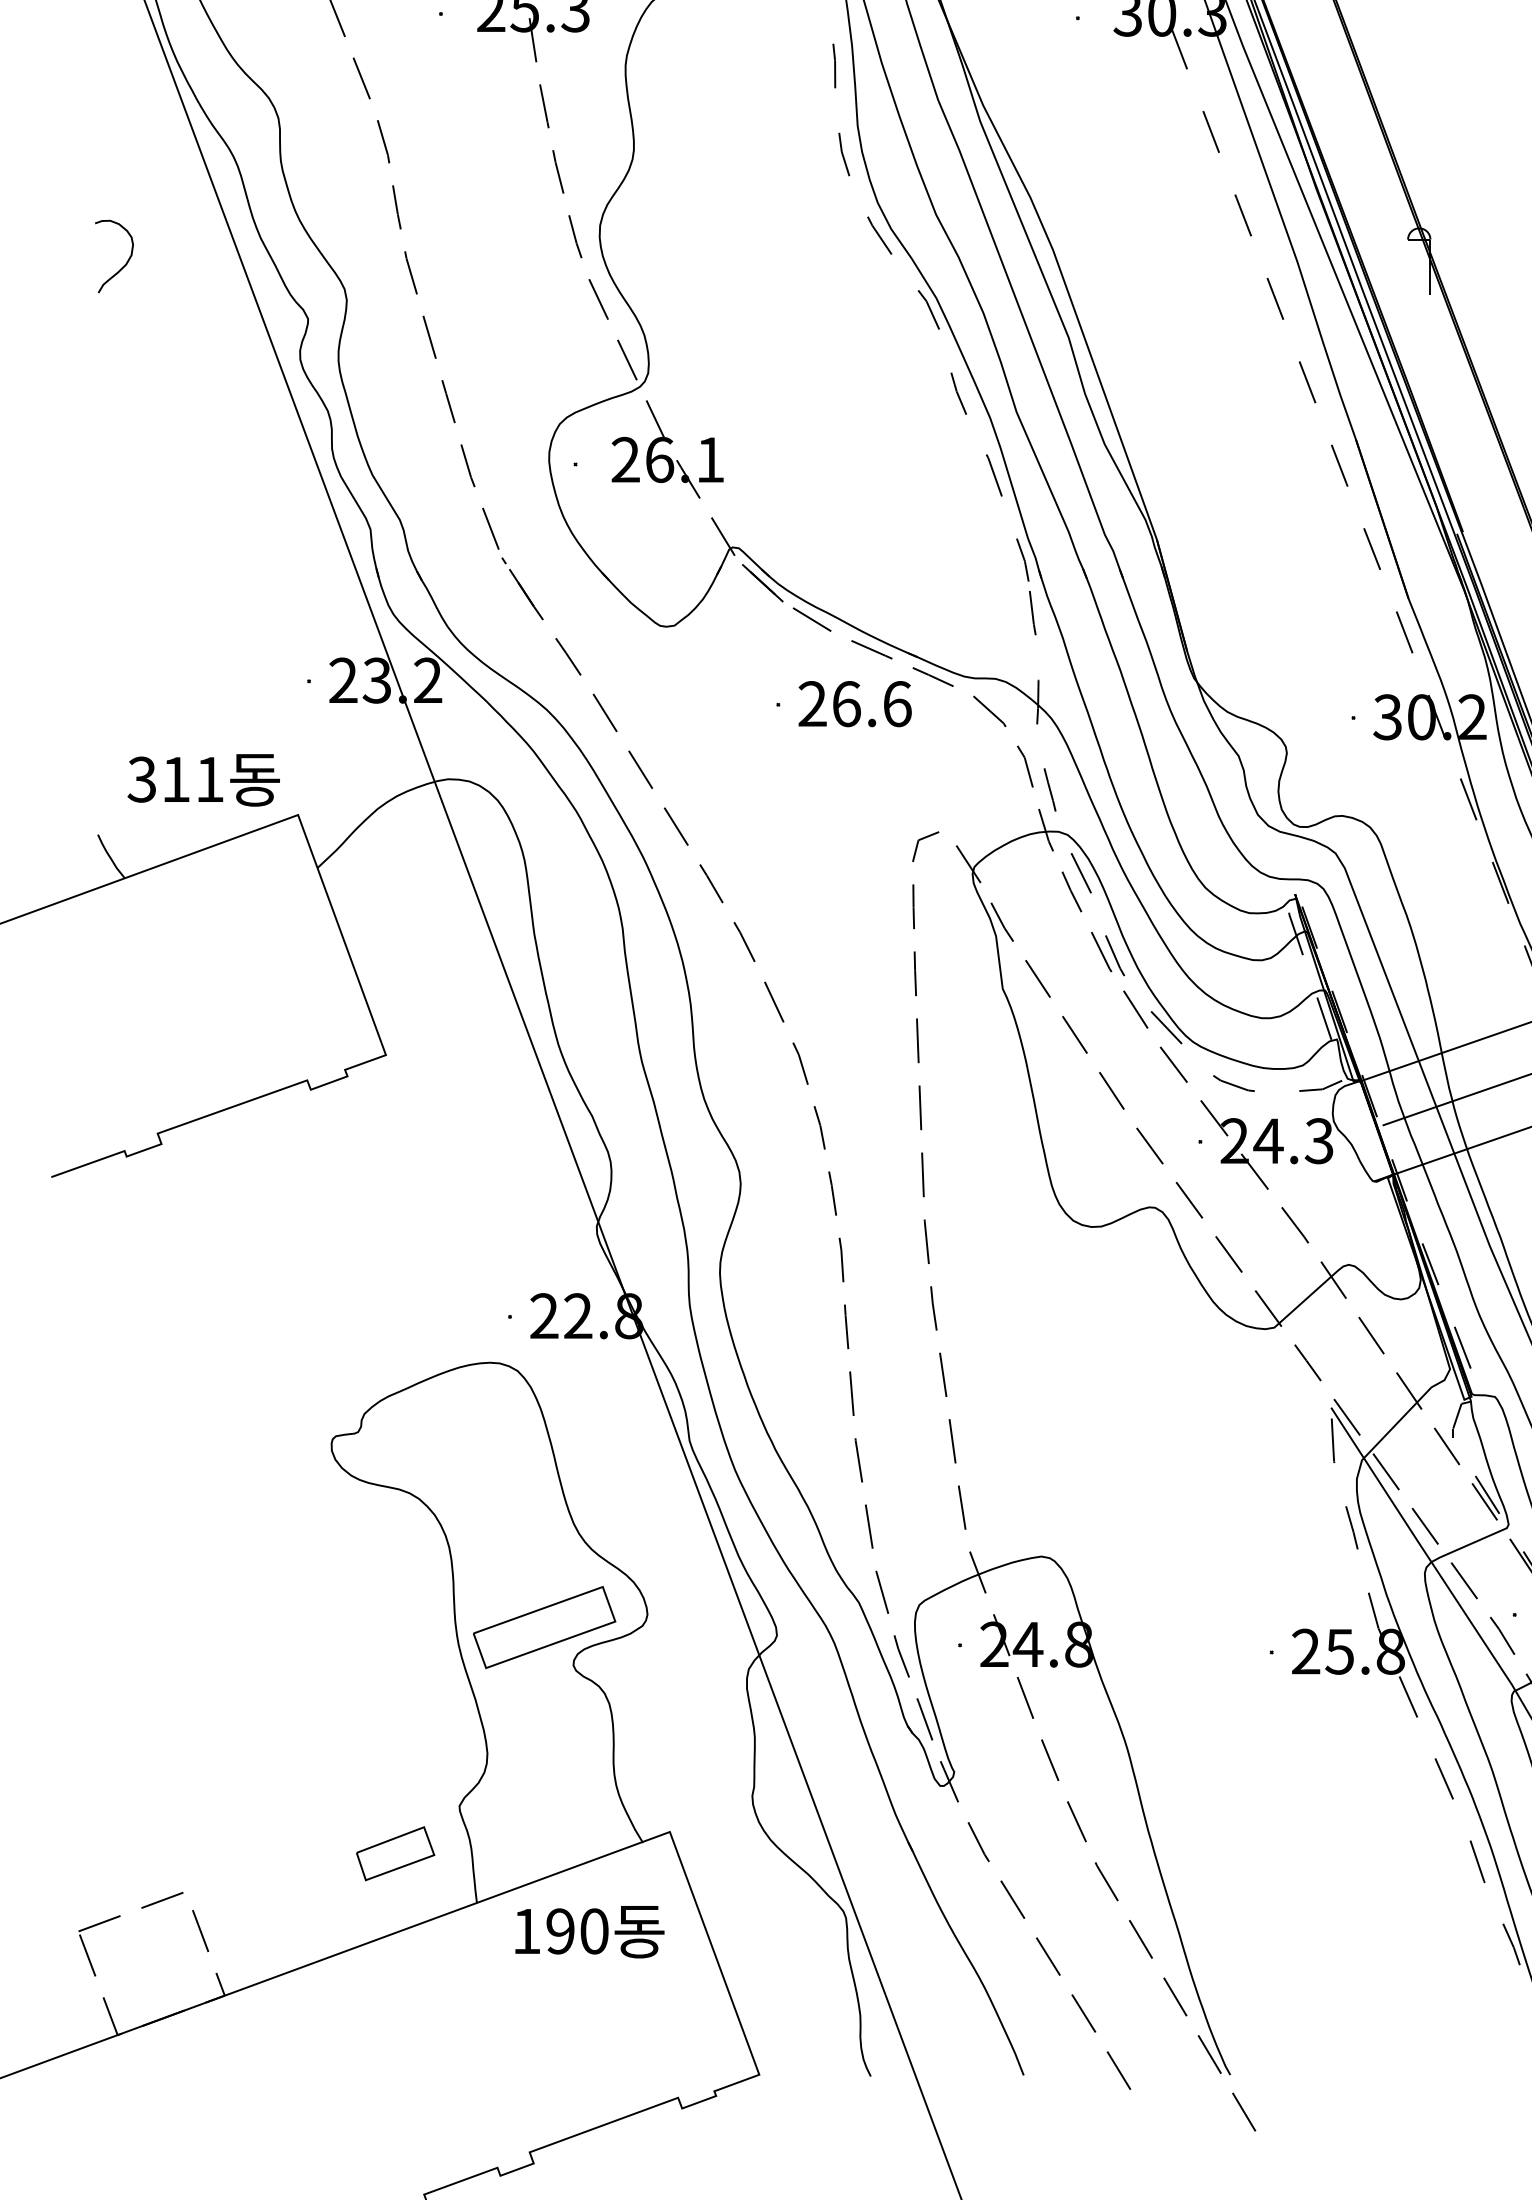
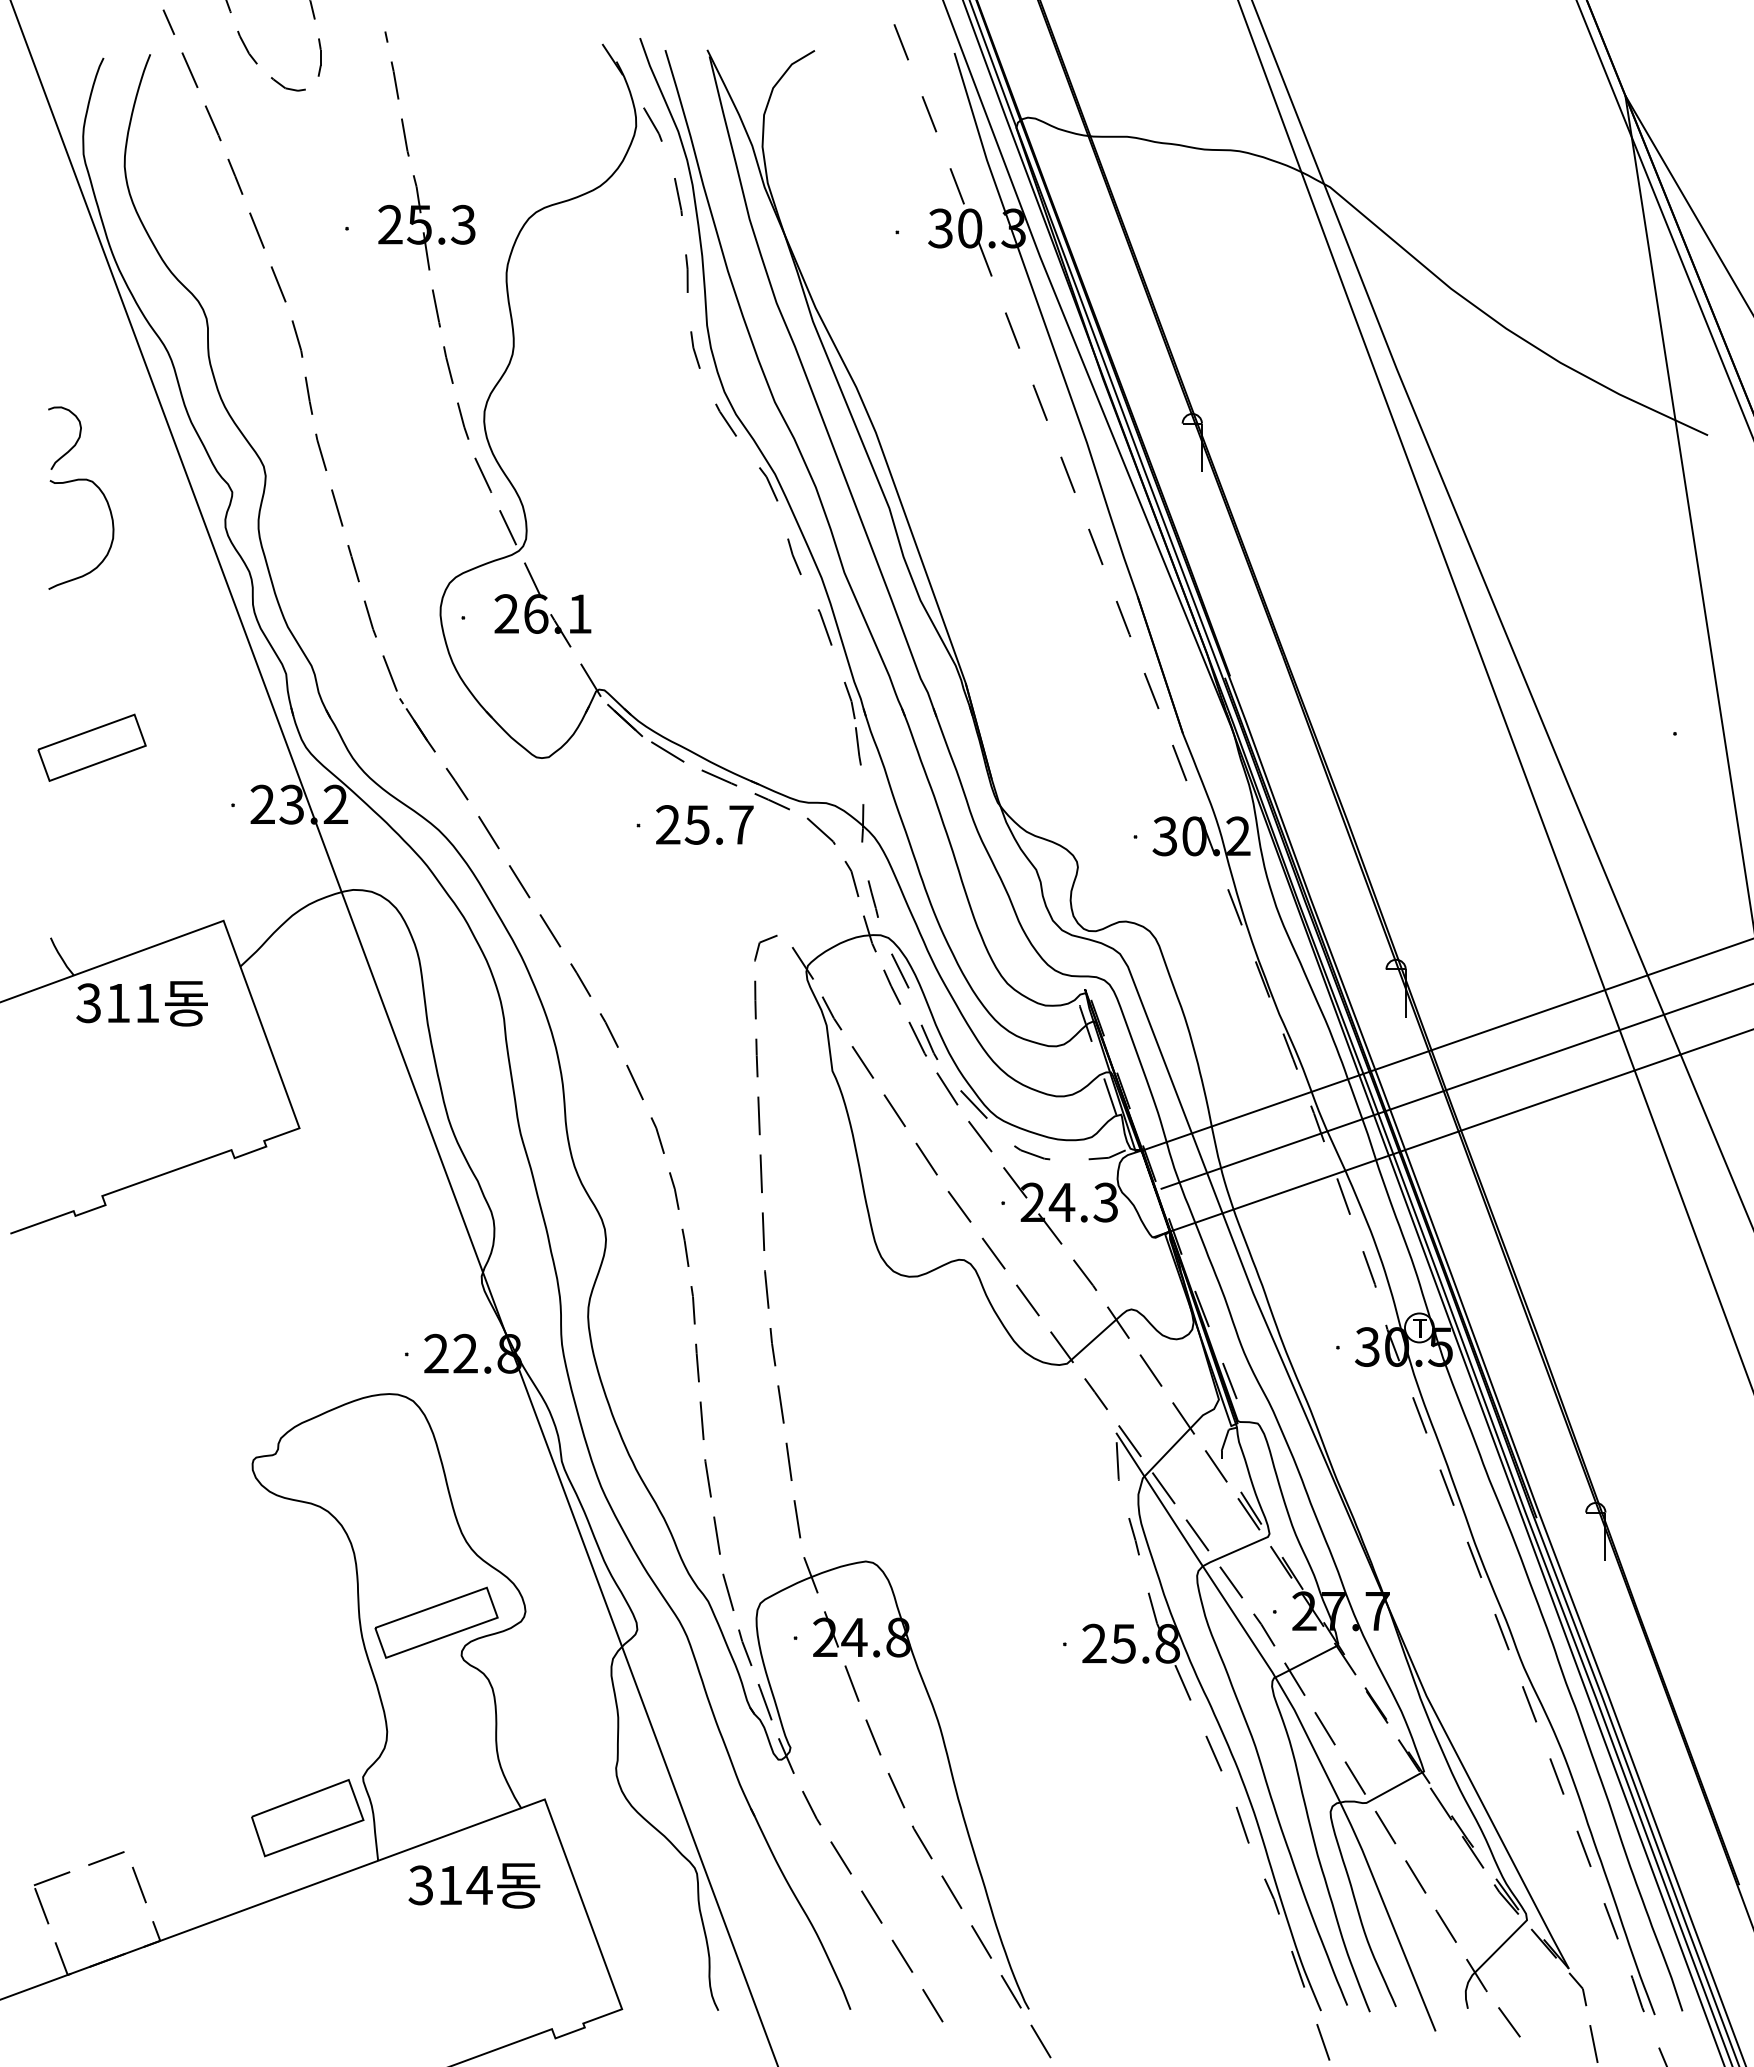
curve: (167, 378) -> (110, 543), added
part: (145, 614) -> (91, 747), added
text: (870, 703) -> (718, 824), 26.6 -> 25.7
text: (203, 779) -> (141, 1003), moved
part: (395, 1854) -> (307, 1818), size x1.67
text: (560, 1931) -> (450, 1885), 190 -> 314

